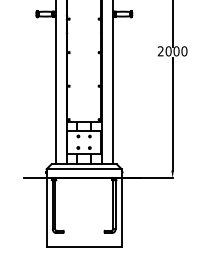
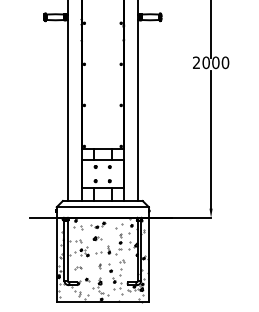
hatch: (83, 212) -> (101, 260), added

